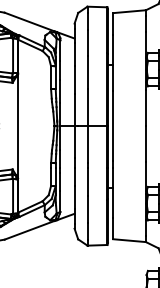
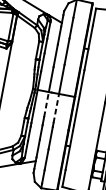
line: (74, 142) -> (46, 104), solid -> dashed
line: (87, 144) -> (56, 108), solid -> dashed

